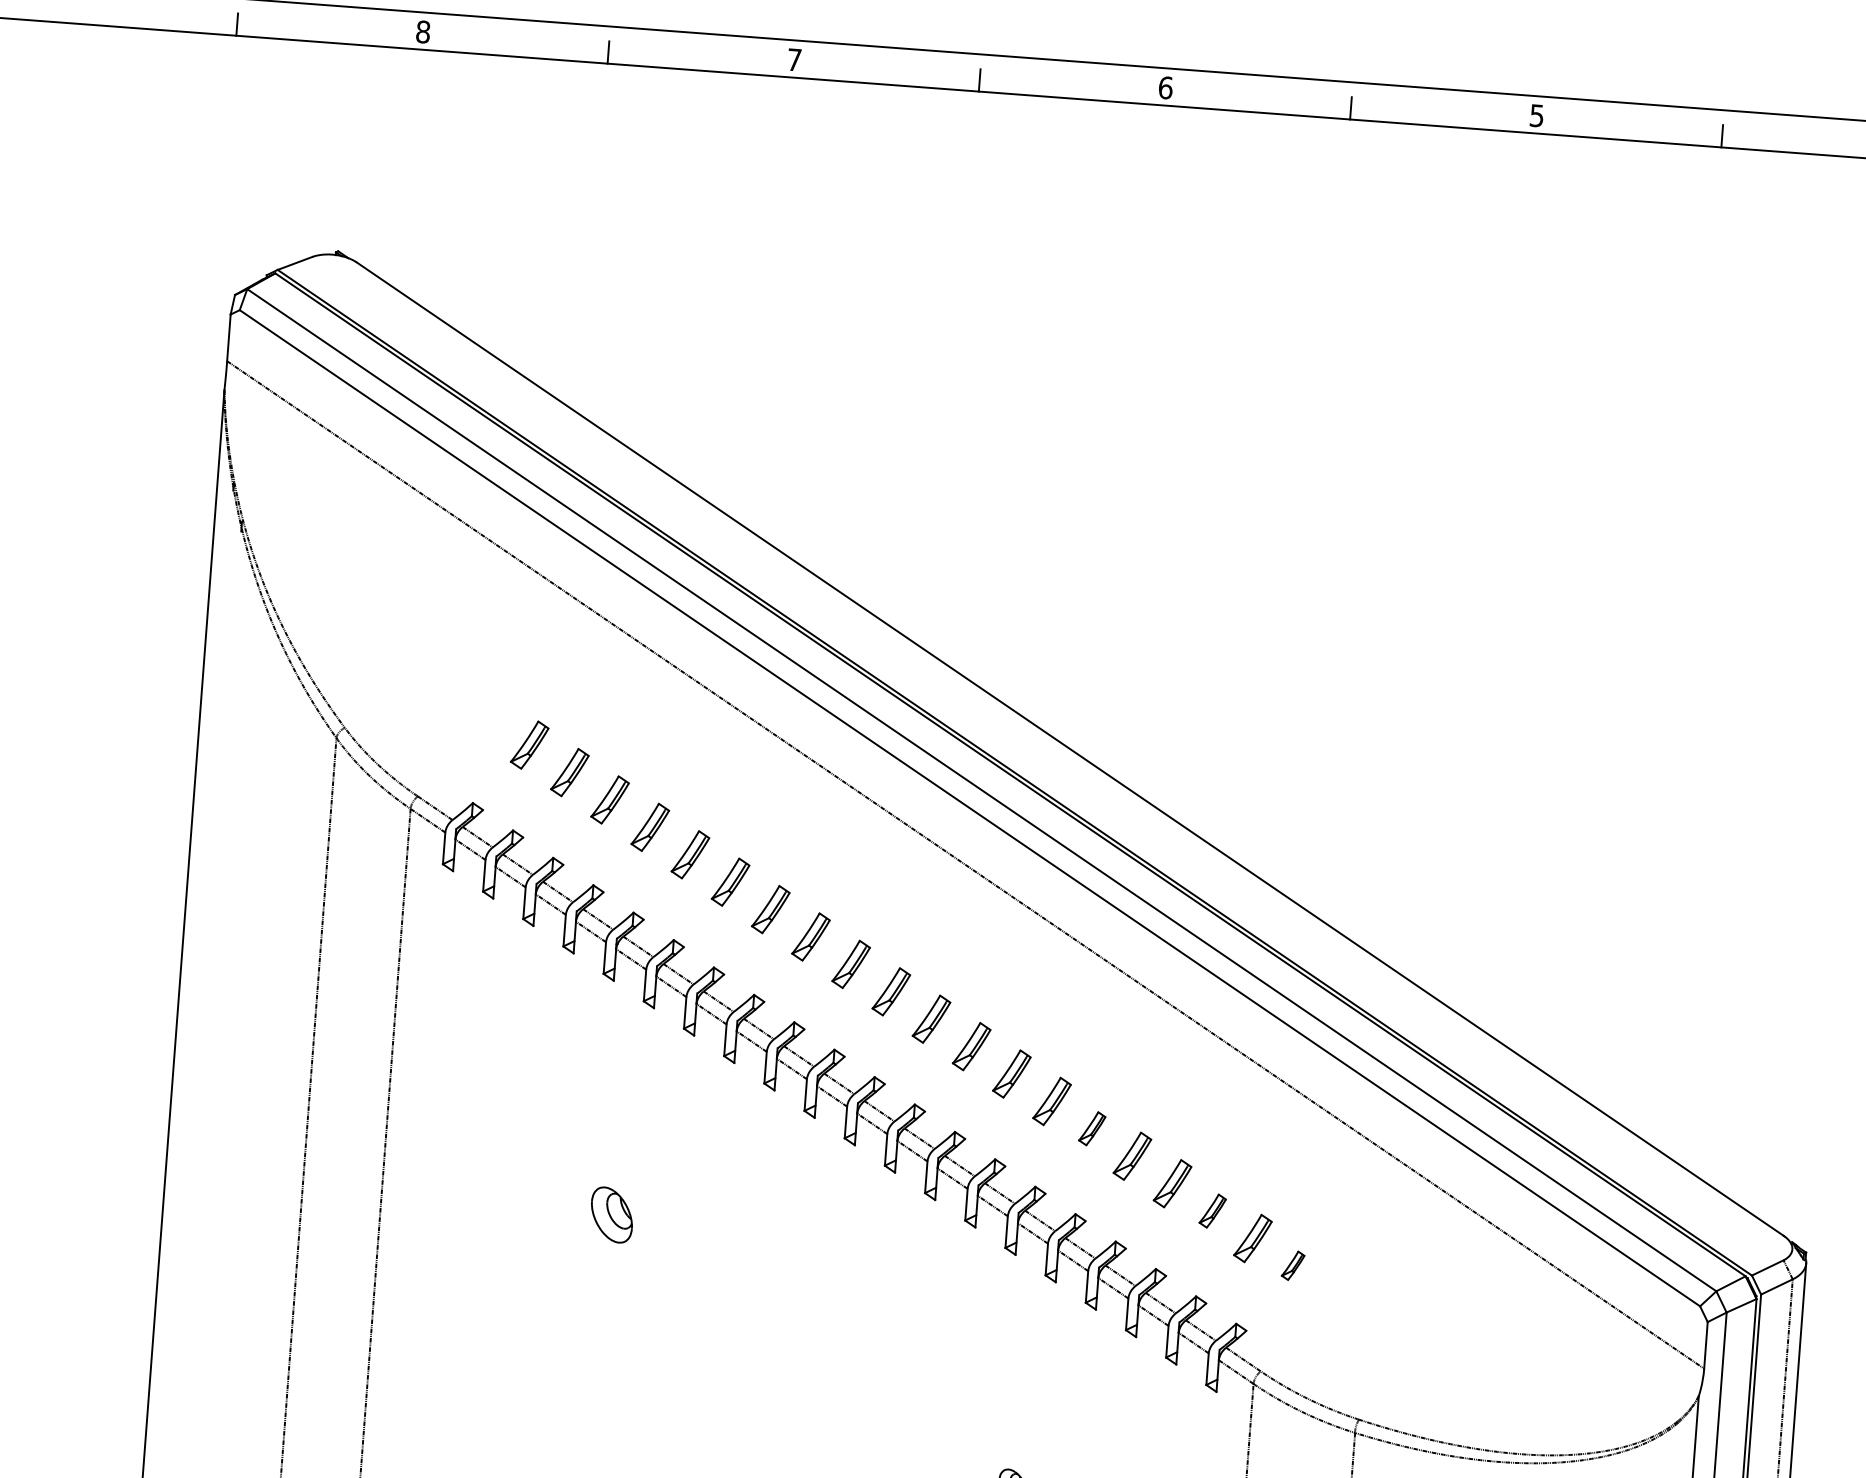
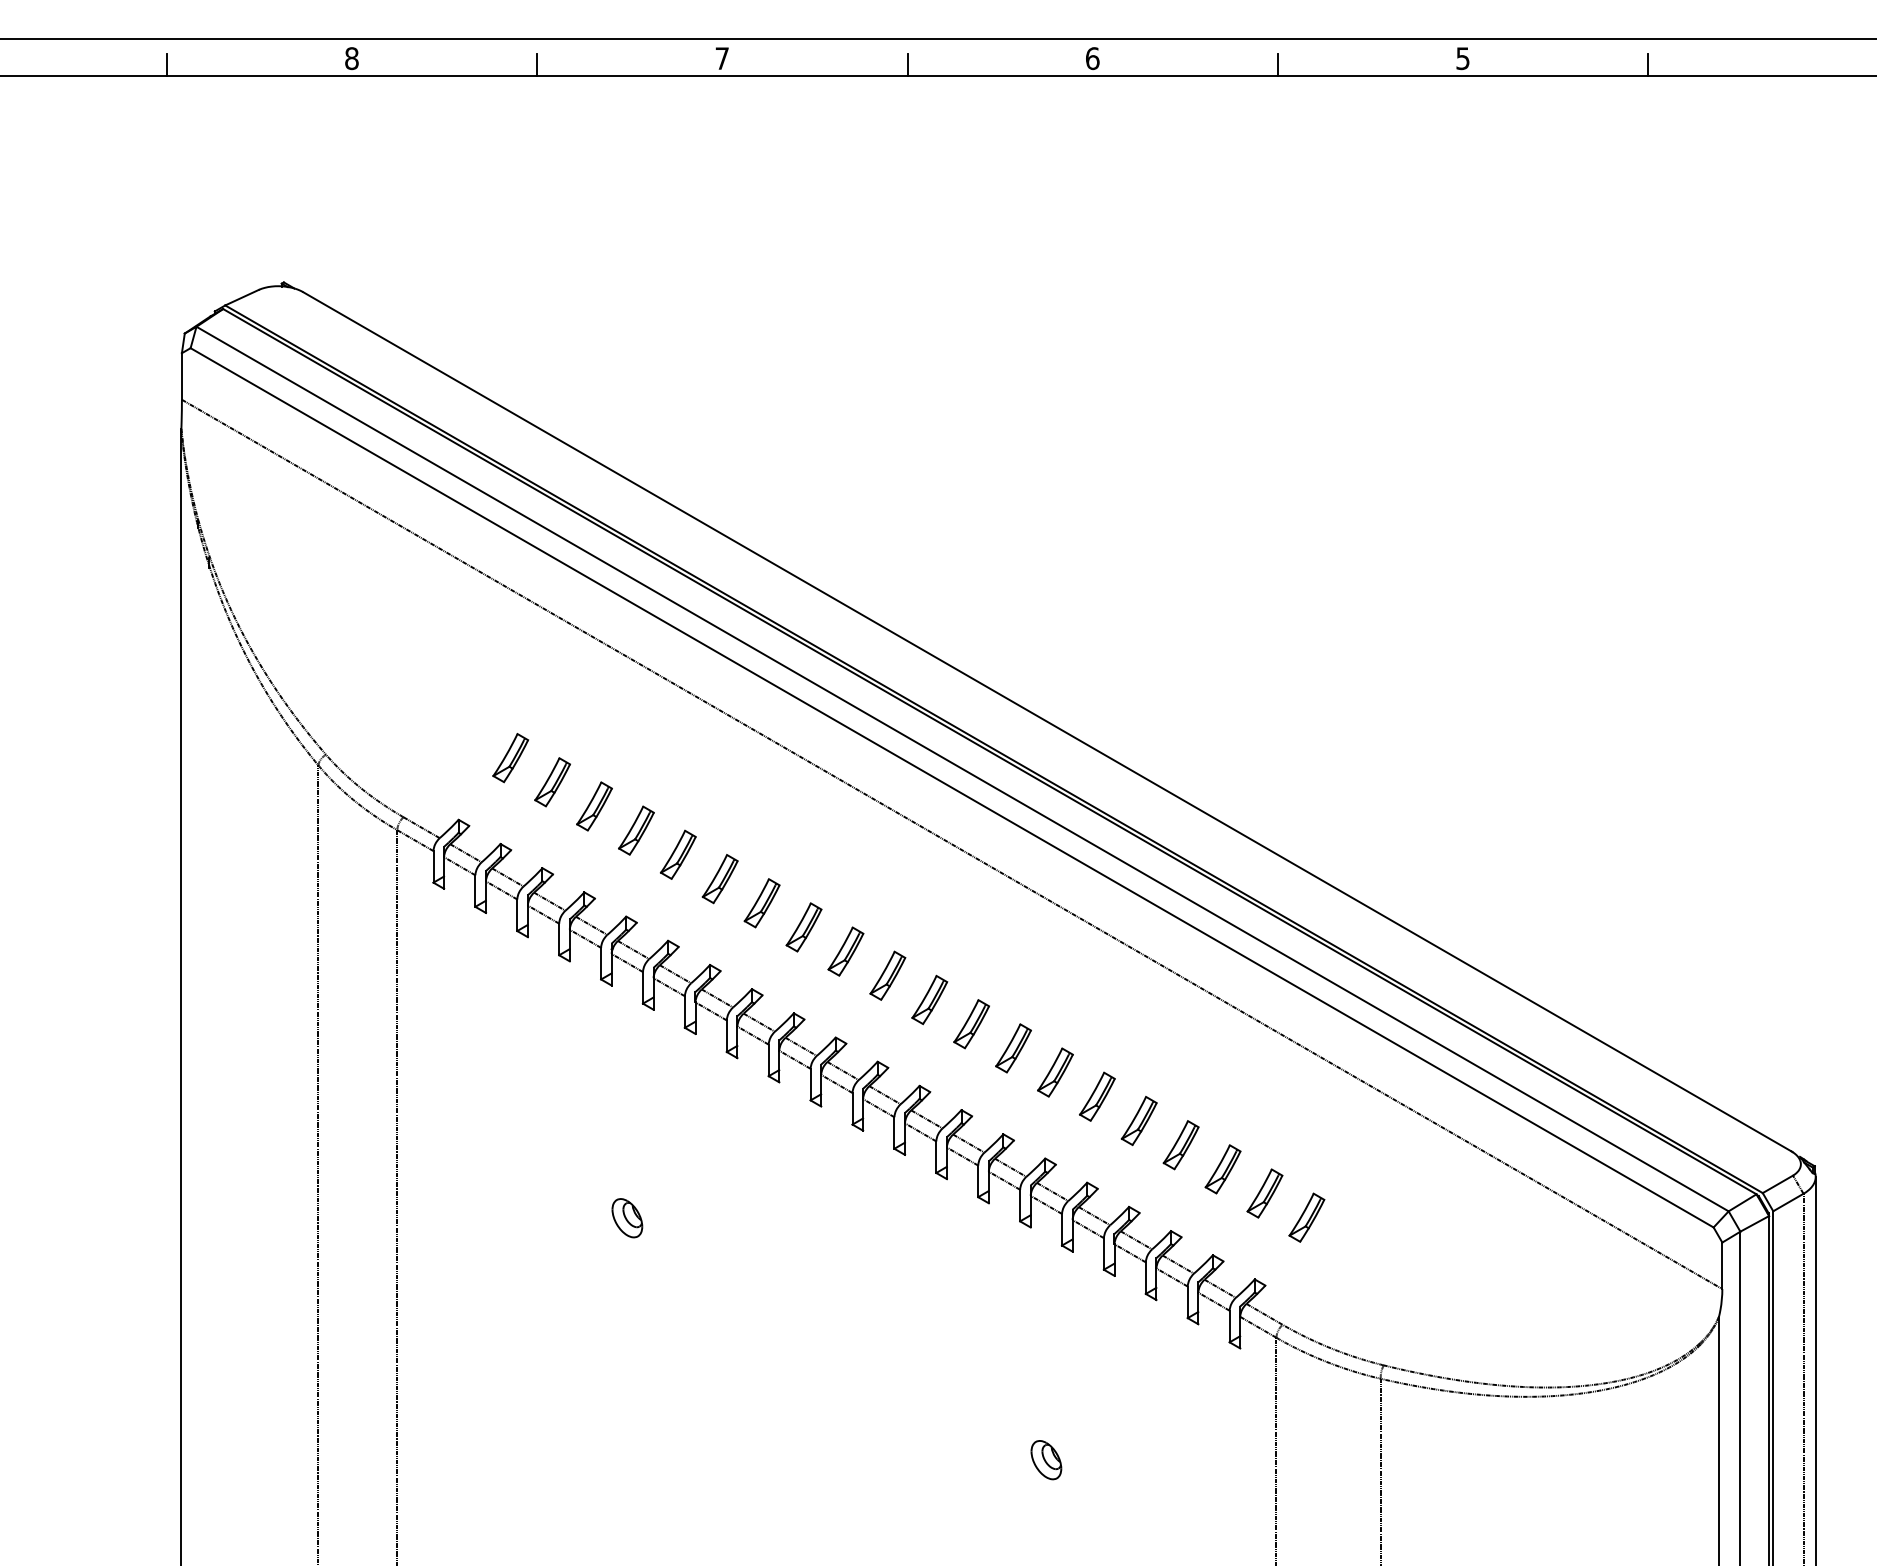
part: (1092, 1128) -> (1097, 1096), size x1.43
part: (1212, 1211) -> (1222, 1169), size x1.43
part: (612, 1215) -> (627, 1218), size x0.71
part: (1292, 1265) -> (1306, 1217), size x1.67

